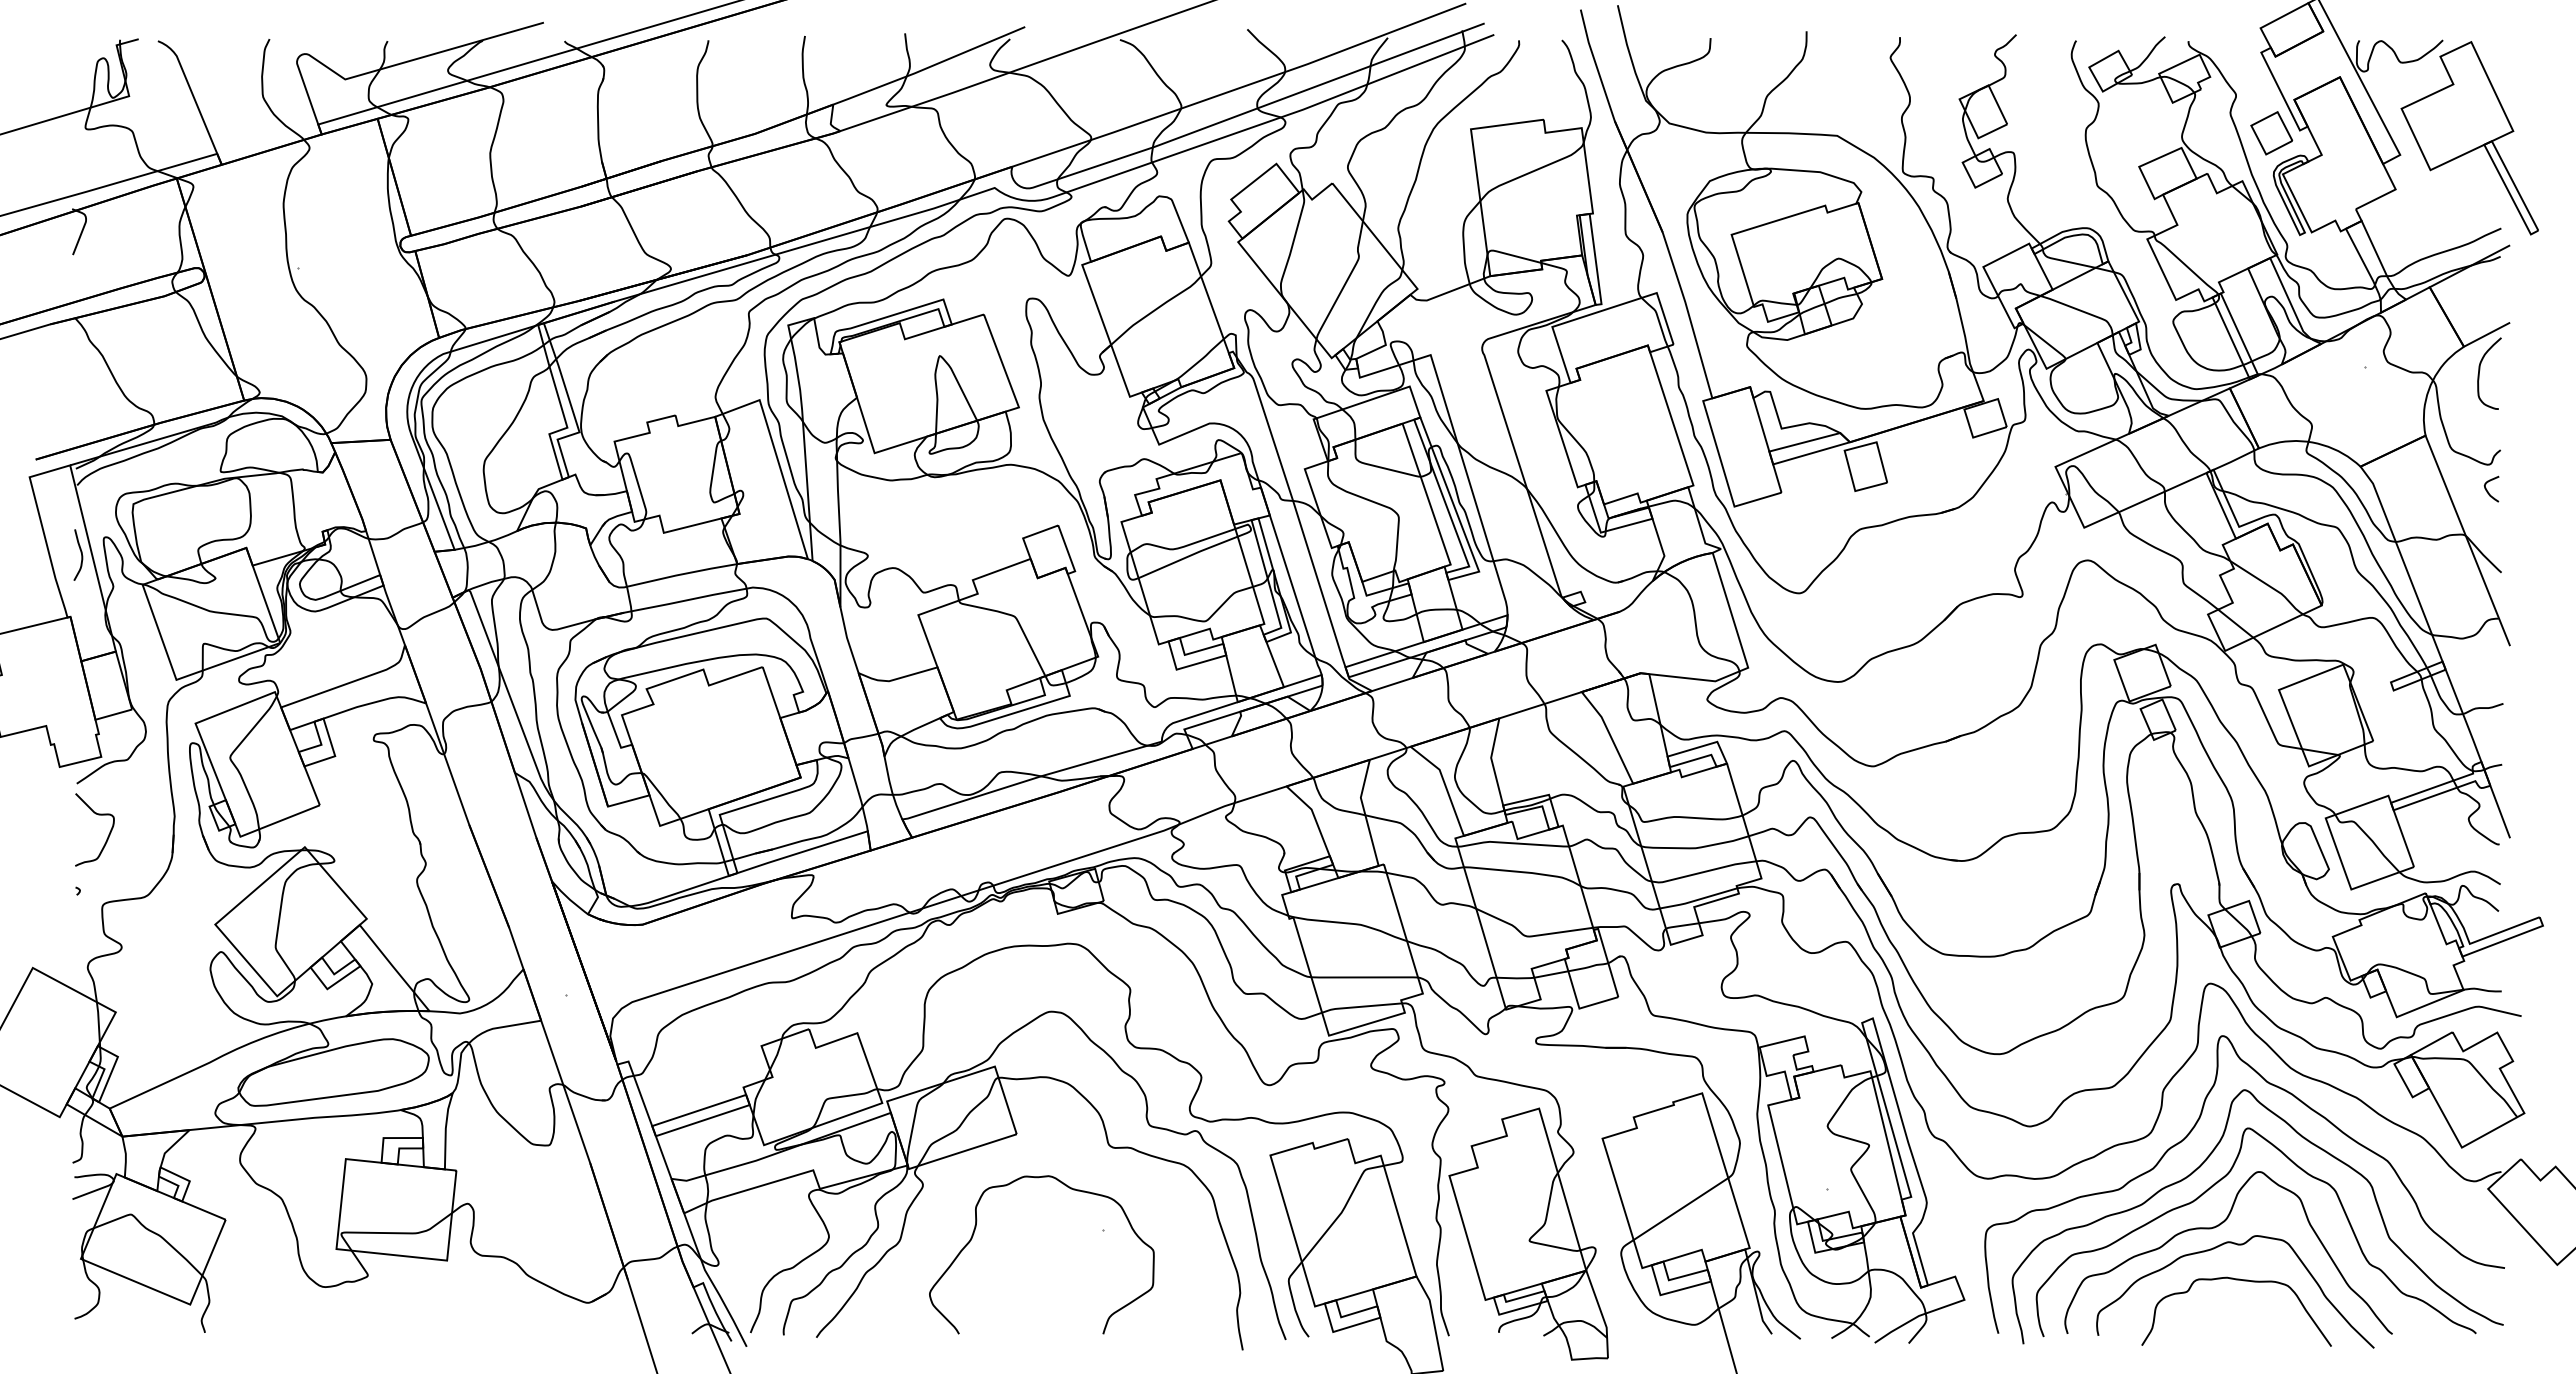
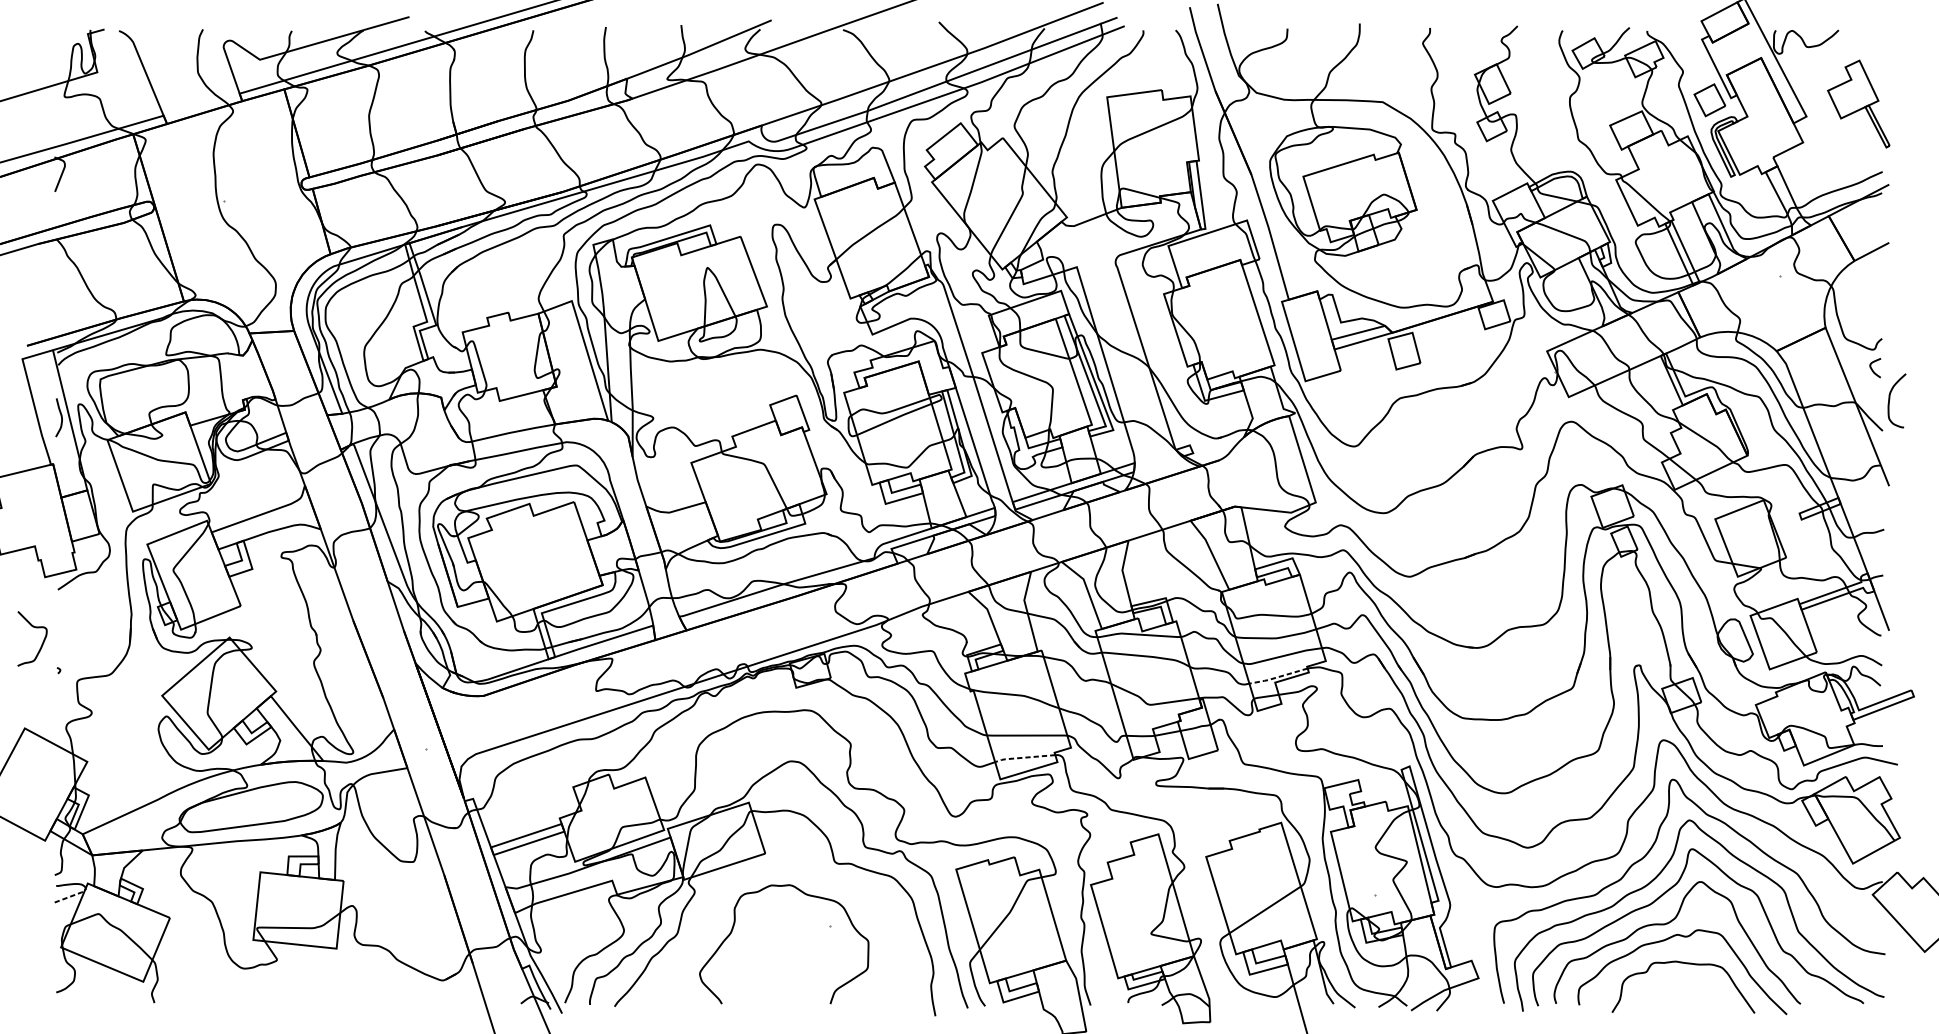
part: (2469, 138) -> (1858, 104), size x0.6
curve: (2480, 370) -> (1890, 398), moved
curve: (98, 815) -> (35, 628), moved
line: (1697, 899) -> (1277, 676), solid -> dashed
line: (1360, 1006) -> (1024, 757), solid -> dashed
line: (94, 1190) -> (71, 895), solid -> dashed

